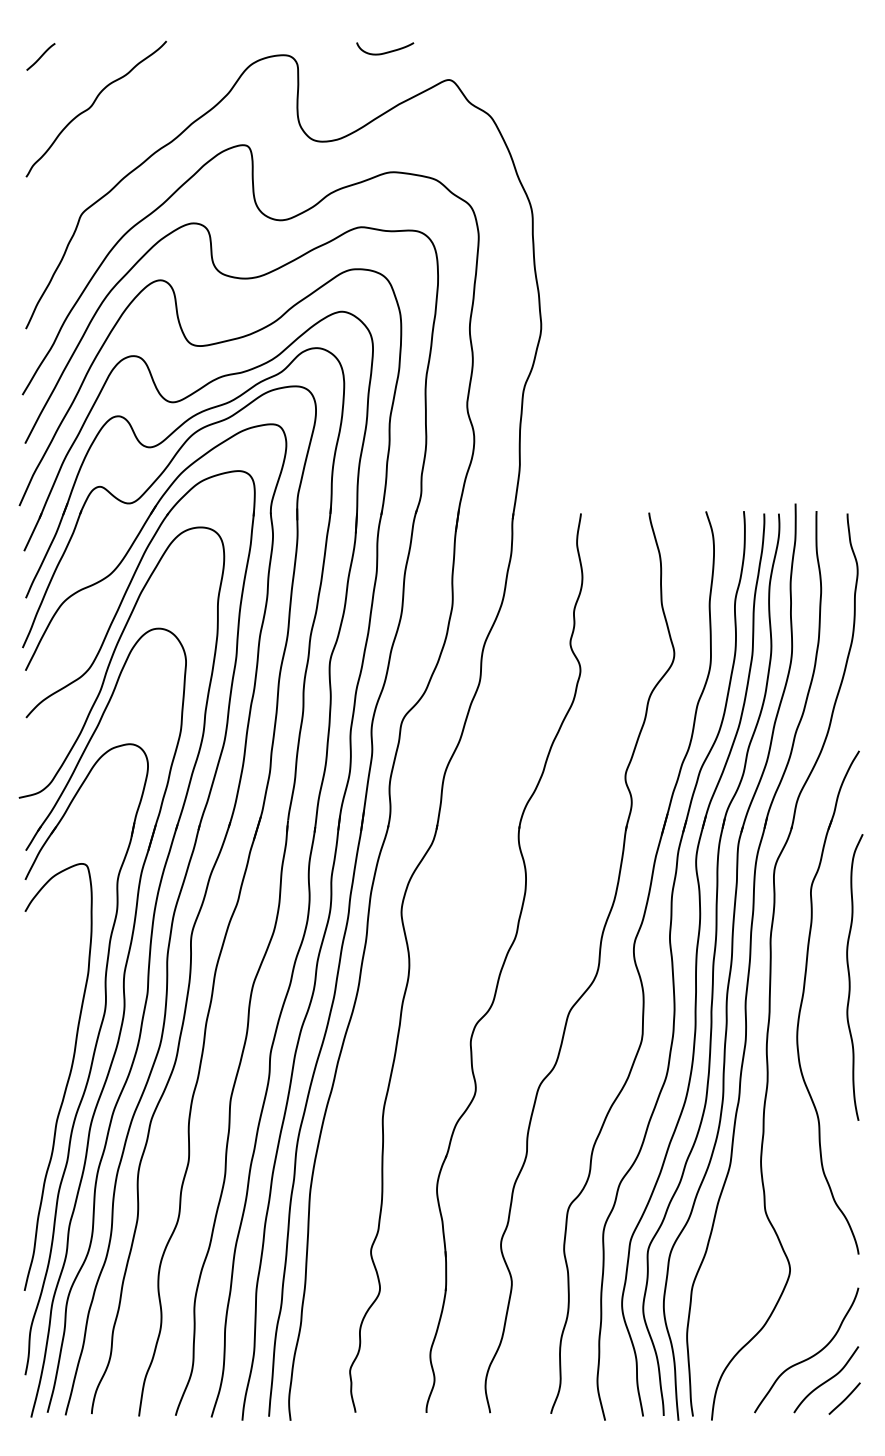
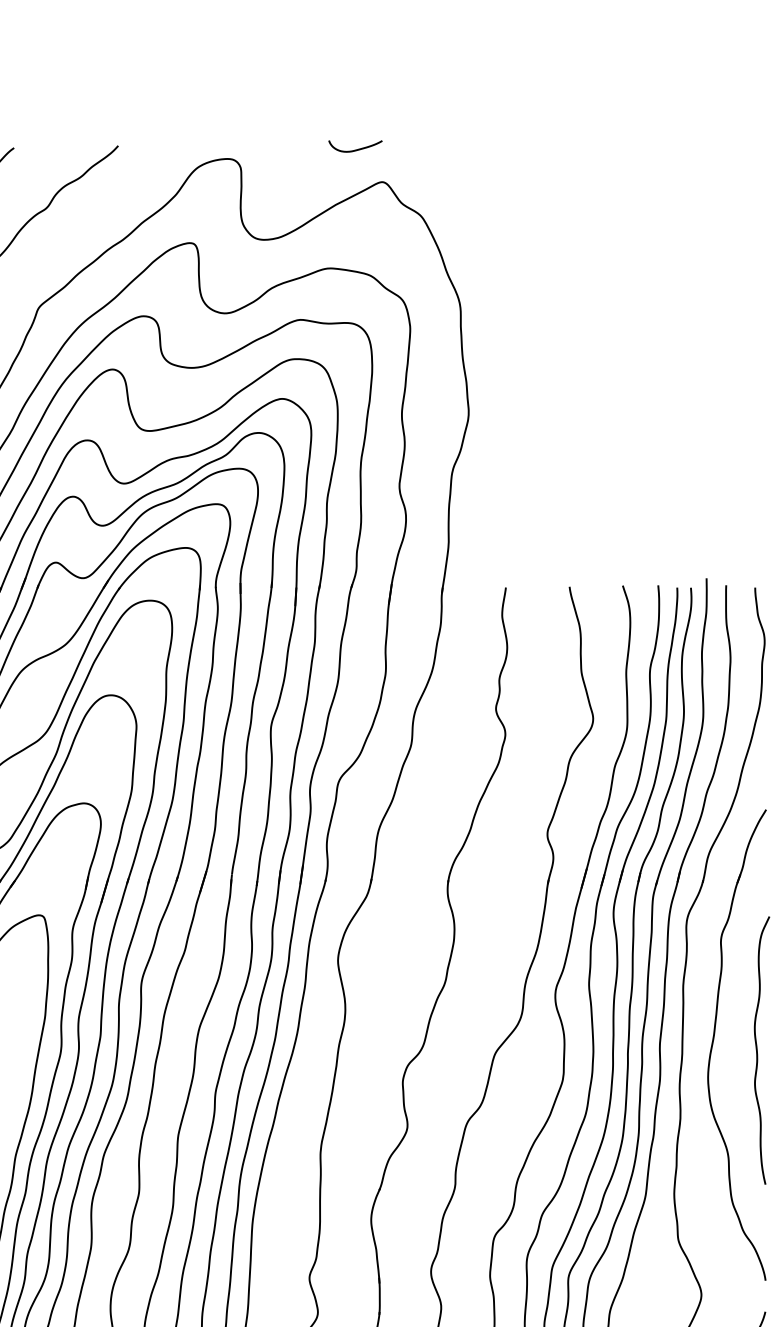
curve: (386, 51) -> (356, 148), moved
curve: (850, 977) -> (757, 1050), moved

